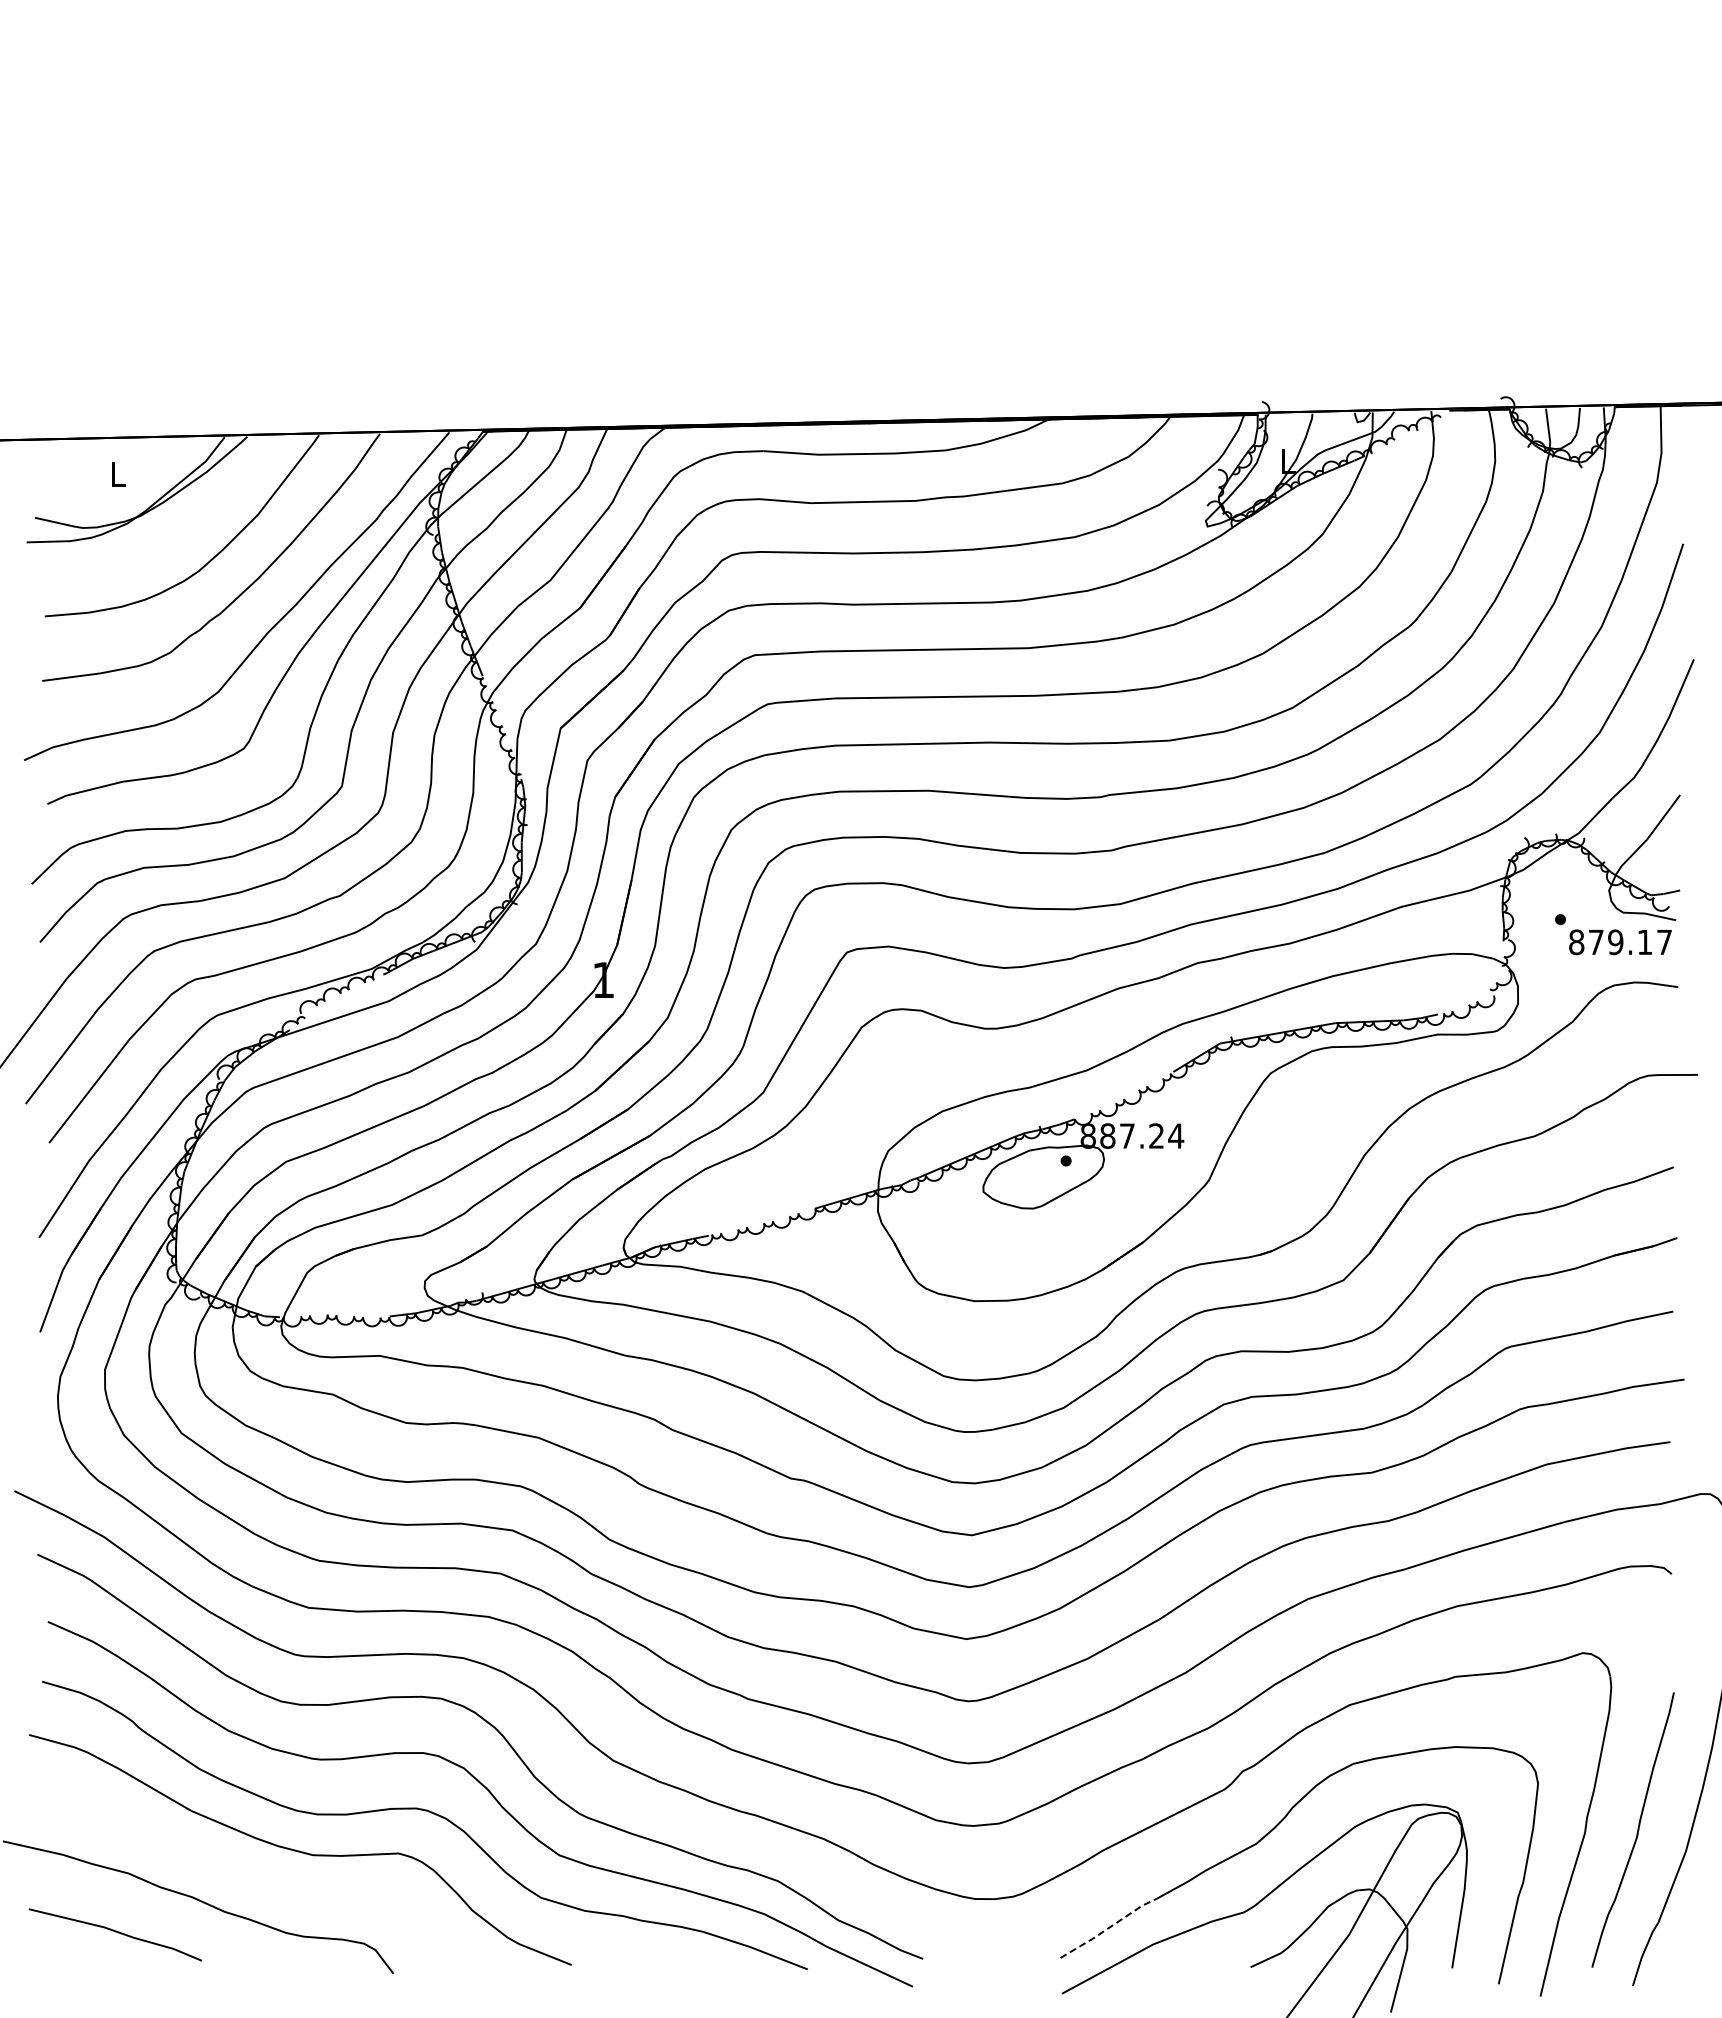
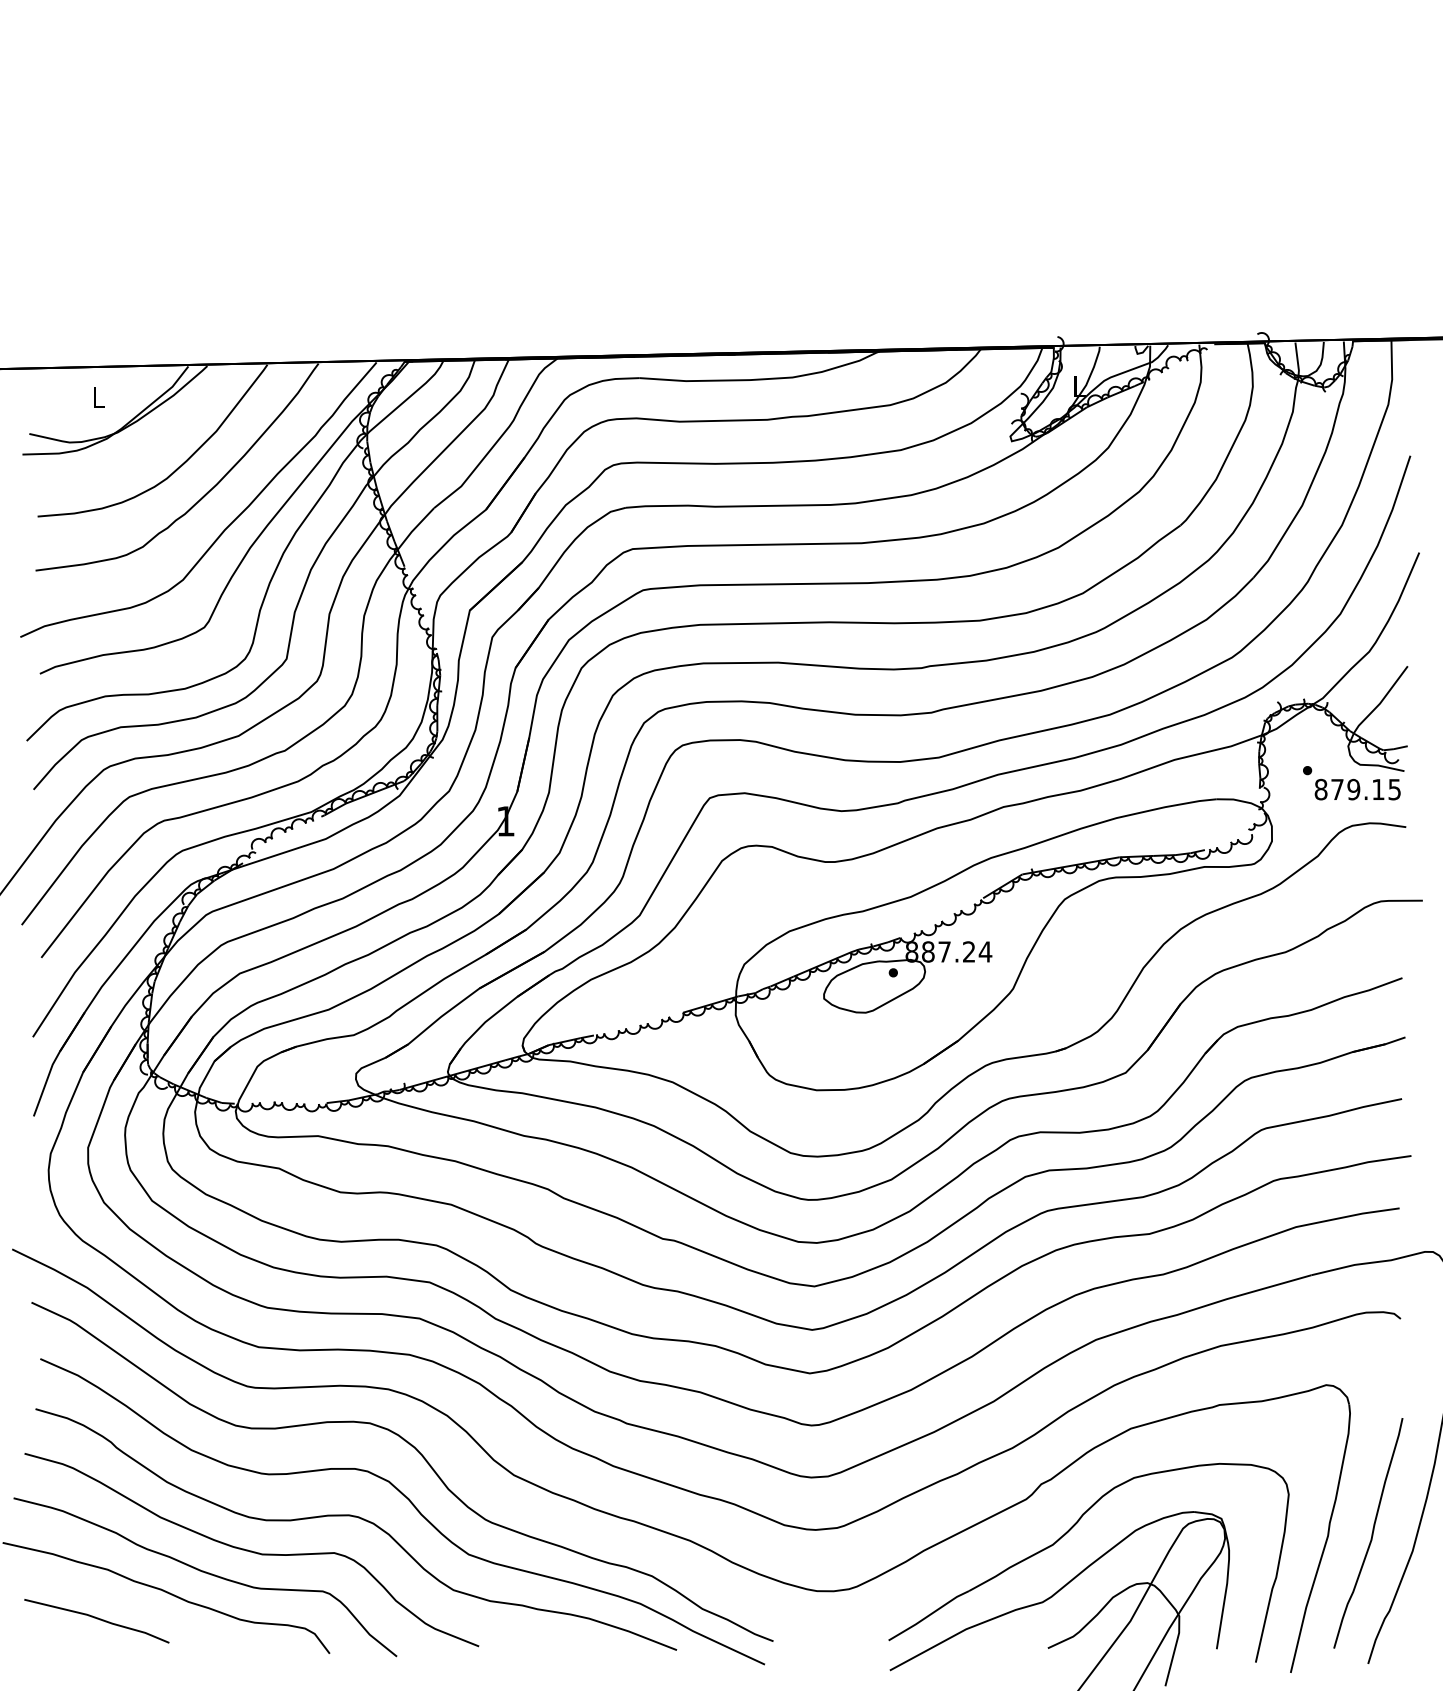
text: (1664, 942) -> (1394, 789), 879.17 -> 879.15
curve: (244, 1877) -> (204, 1573), added
line: (1108, 1928) -> (928, 1615), dashed -> solid

